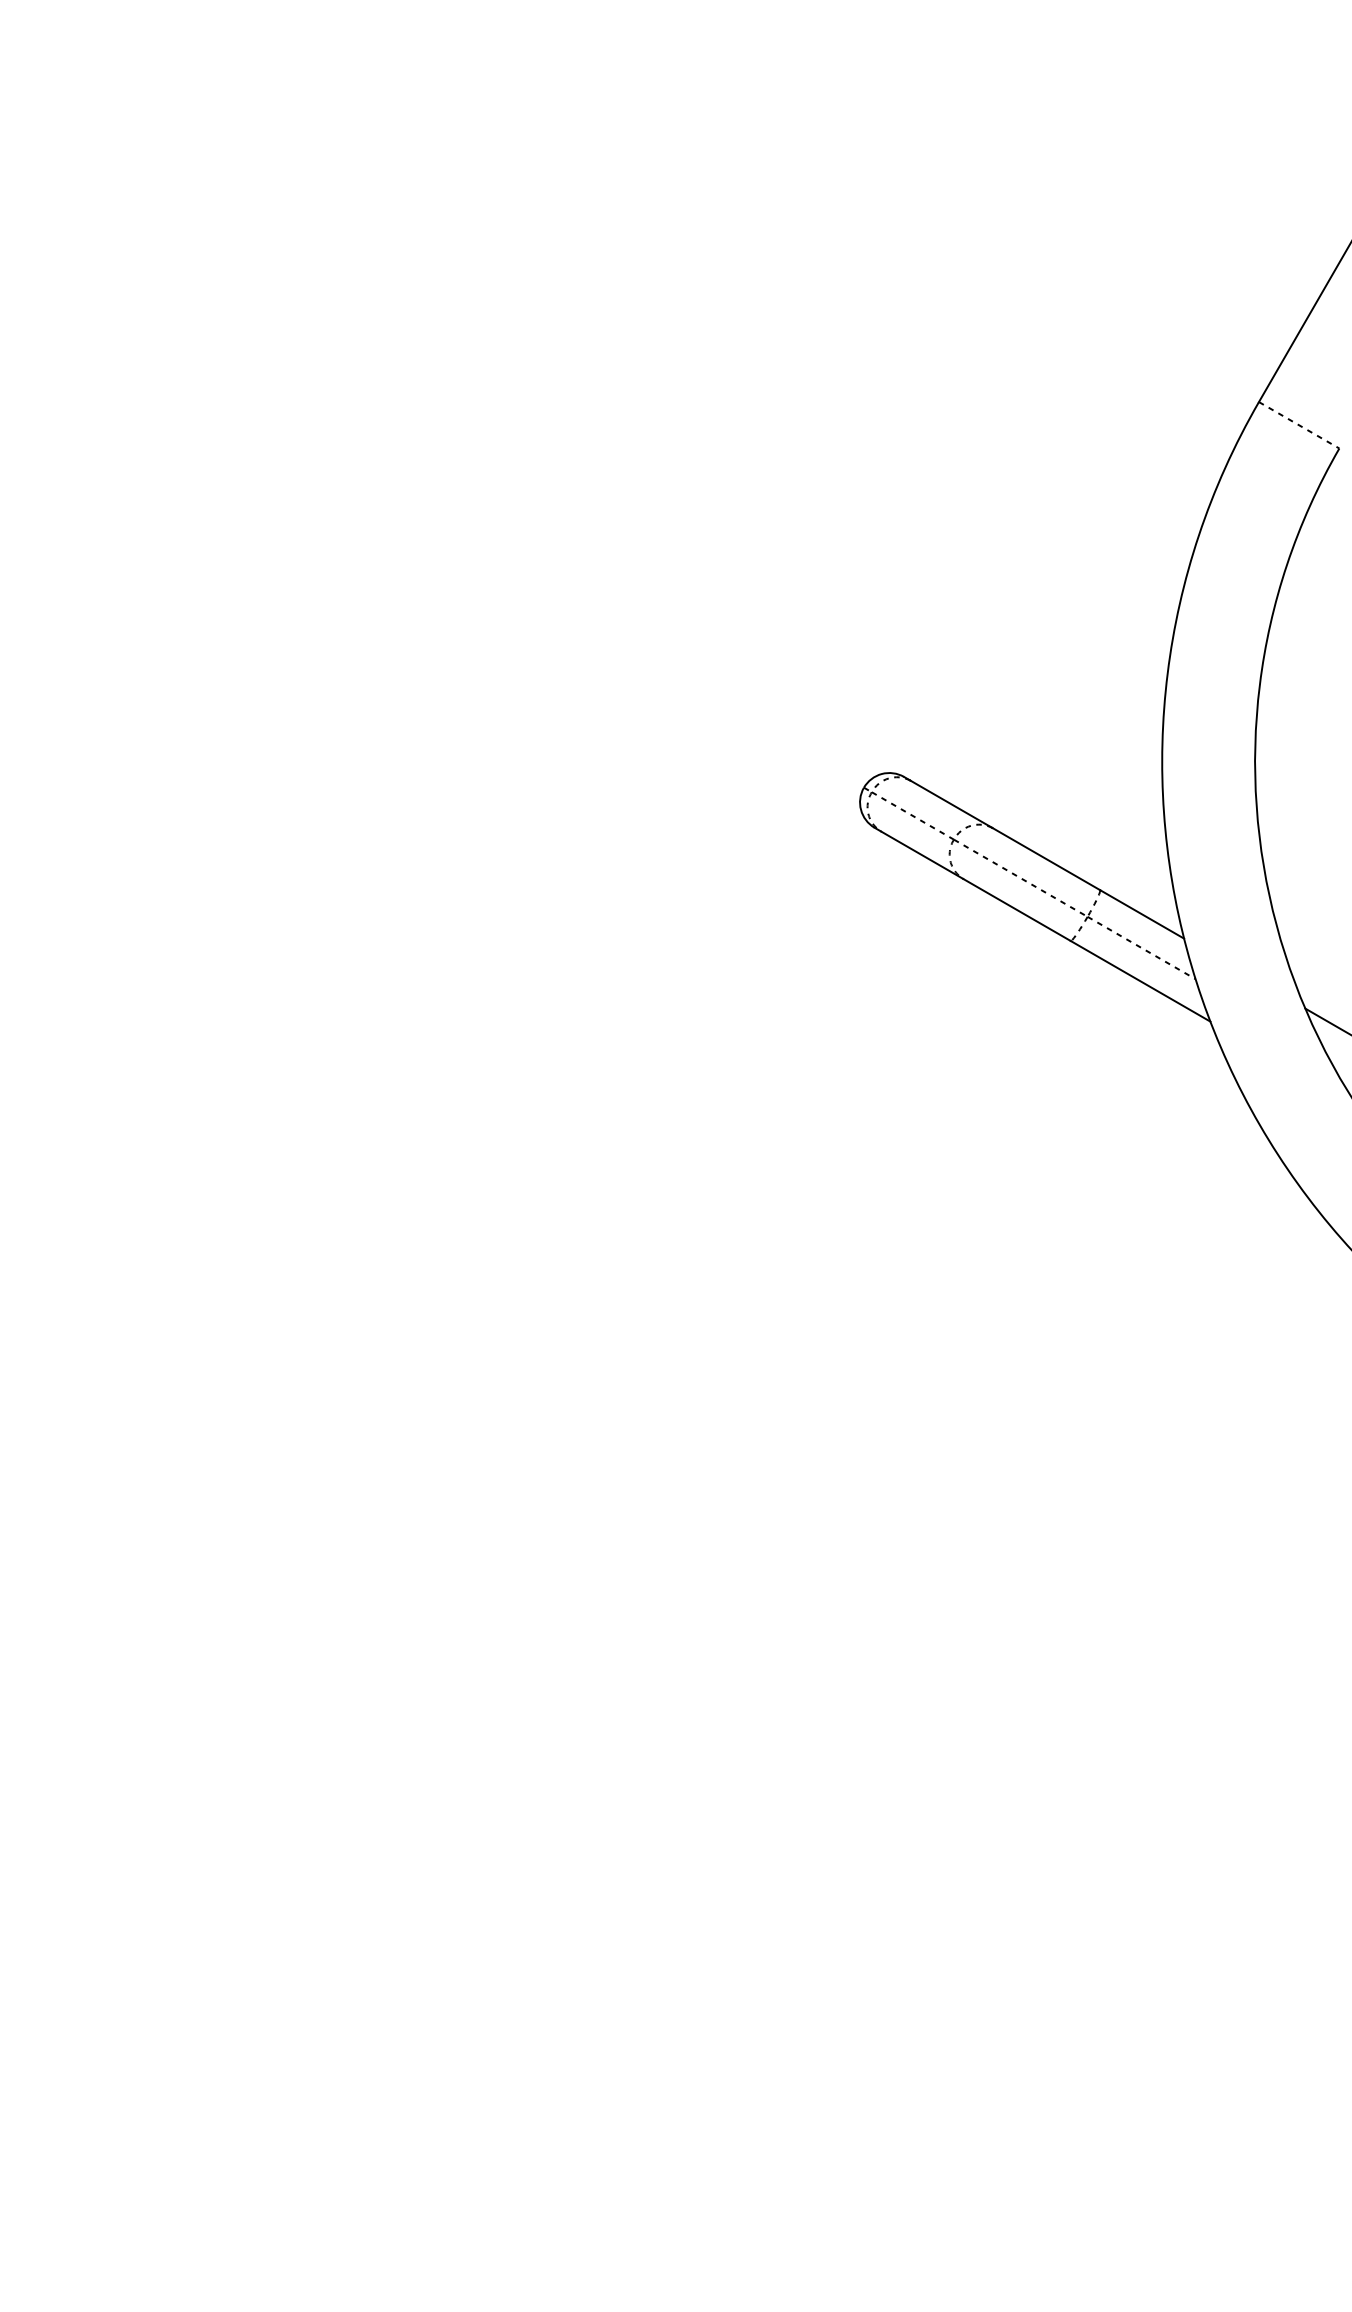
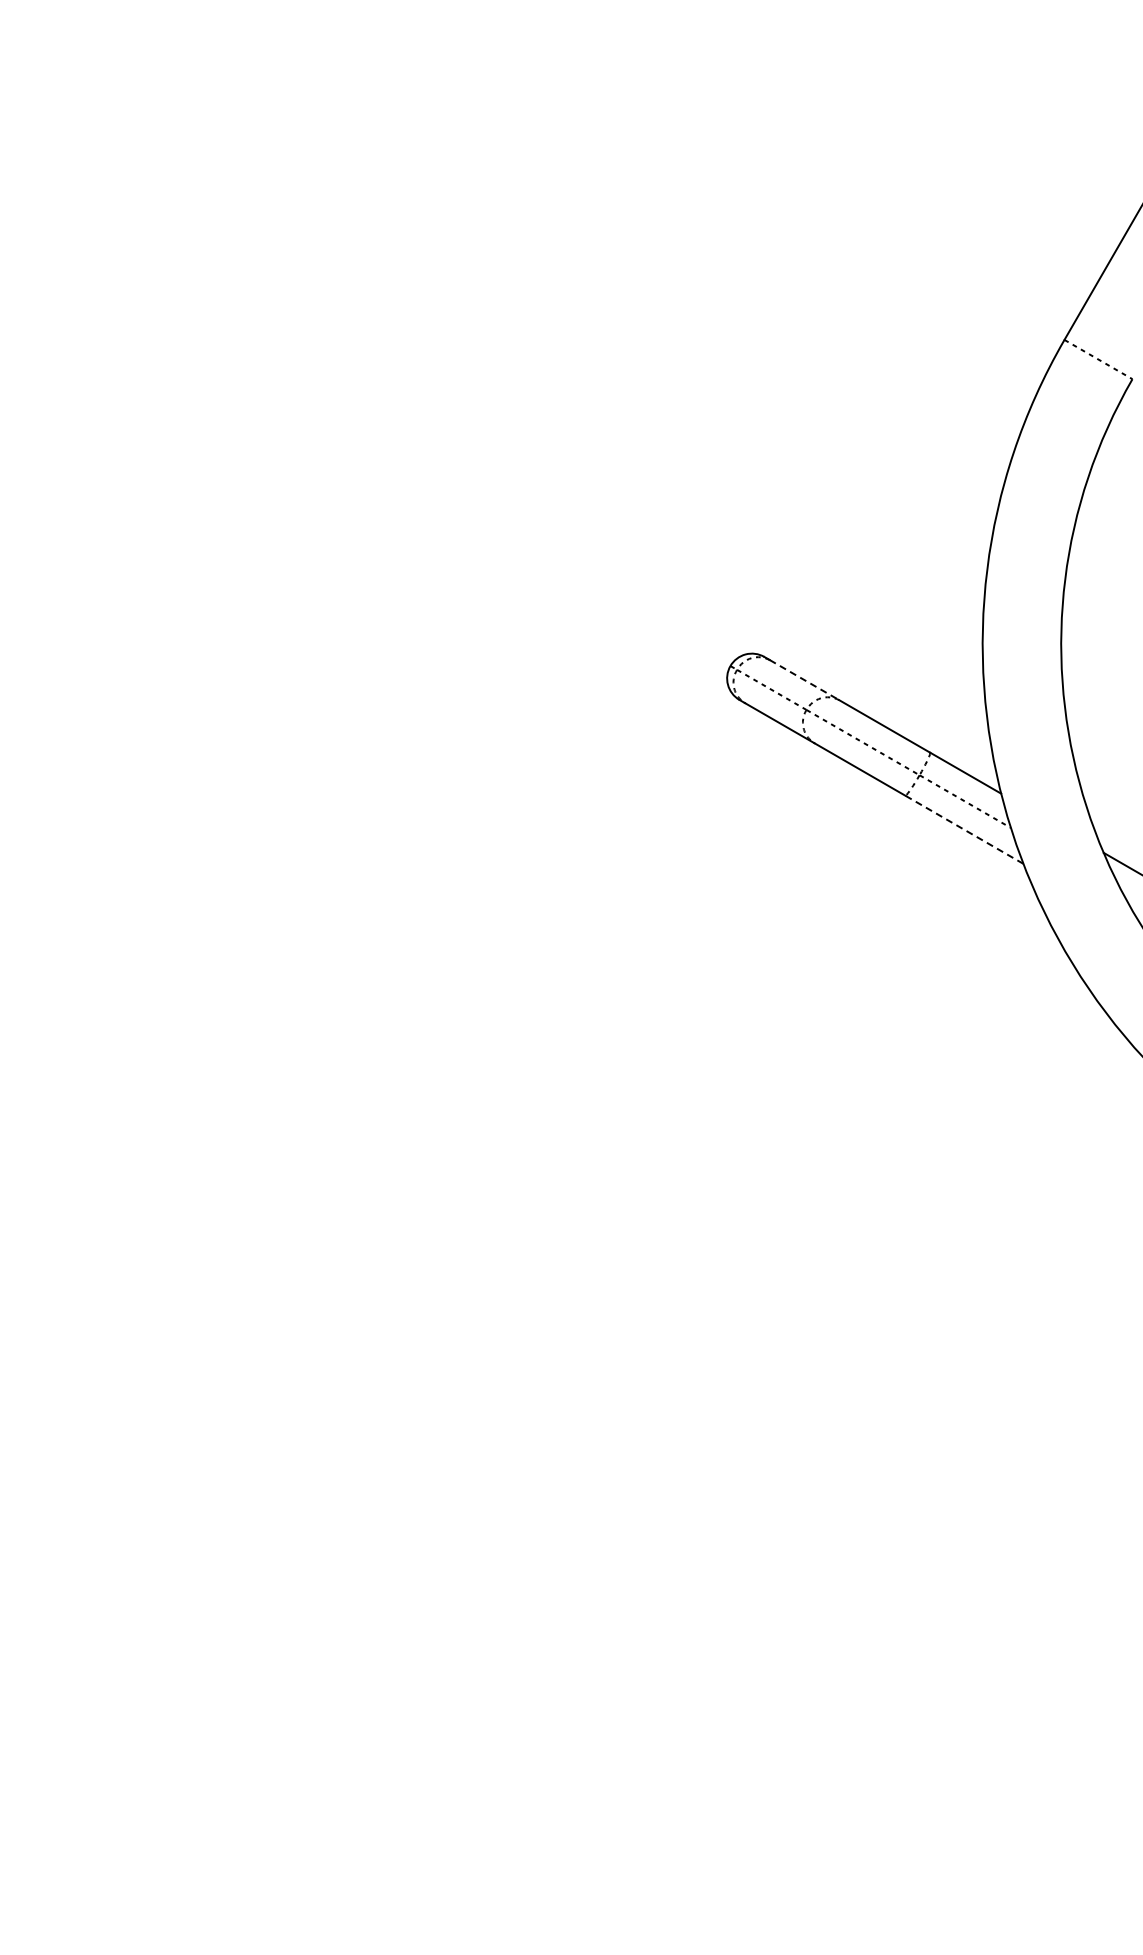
line: (951, 804) -> (804, 680), solid -> dashed
line: (1139, 980) -> (963, 829), solid -> dashed

